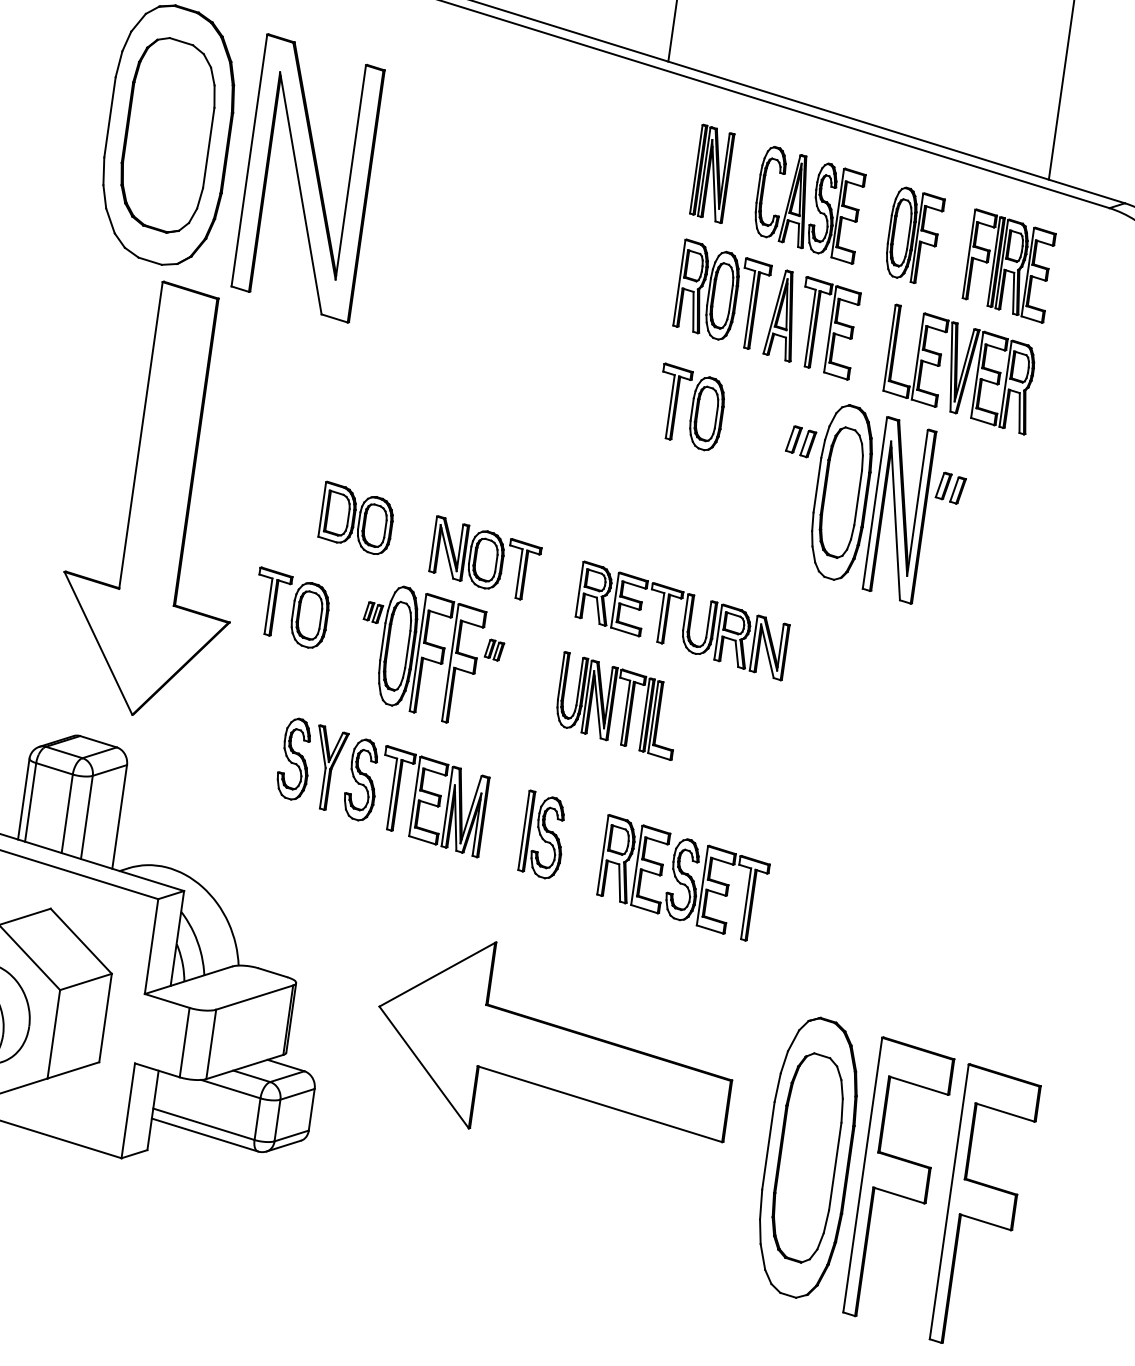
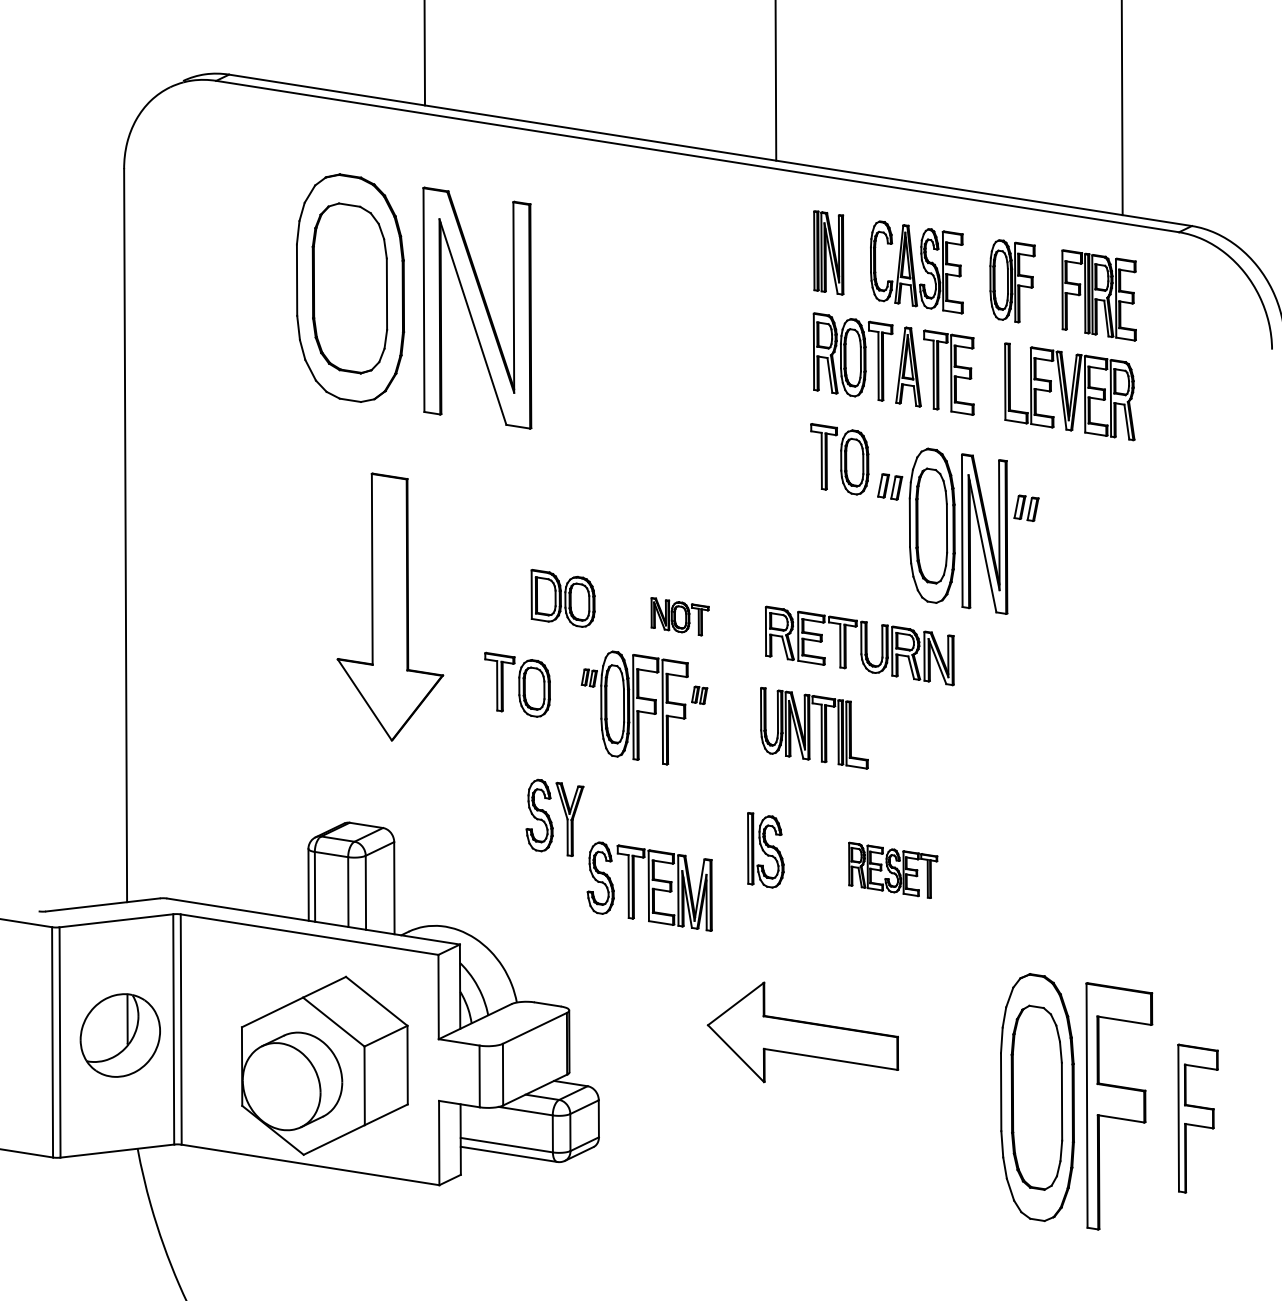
part: (161, 499) -> (390, 606), size x0.7
part: (870, 502) -> (958, 530), moved
part: (484, 558) -> (679, 616), size x0.6
part: (415, 797) -> (649, 886), moved
part: (682, 878) -> (892, 870), size x0.6
part: (554, 1046) -> (802, 1032), size x0.6
part: (984, 1207) -> (1197, 1118), size x0.6

